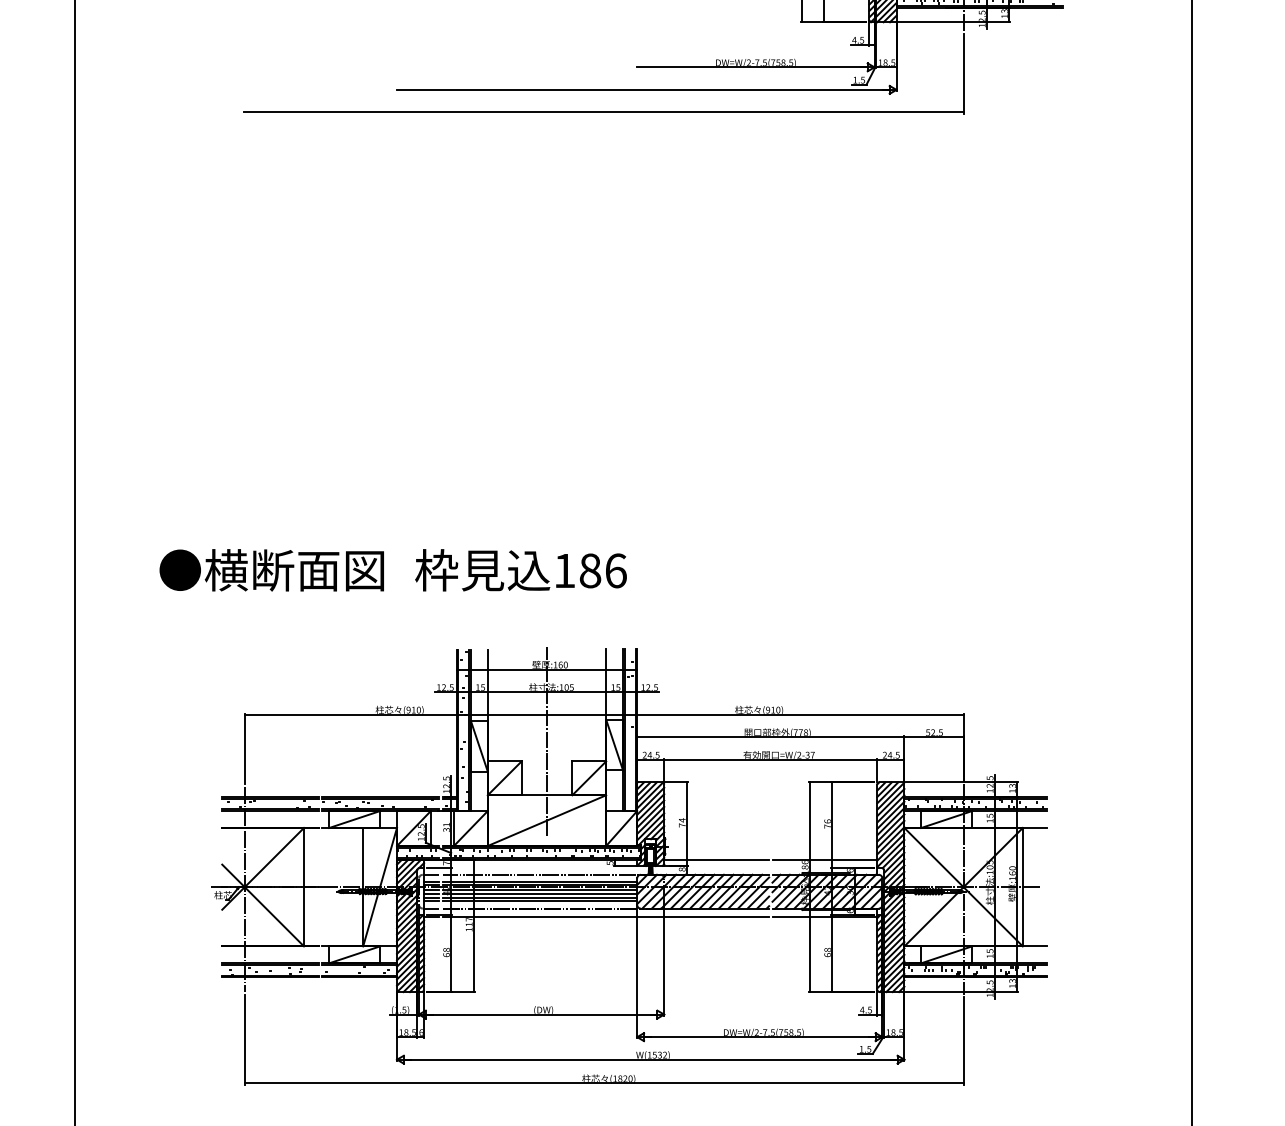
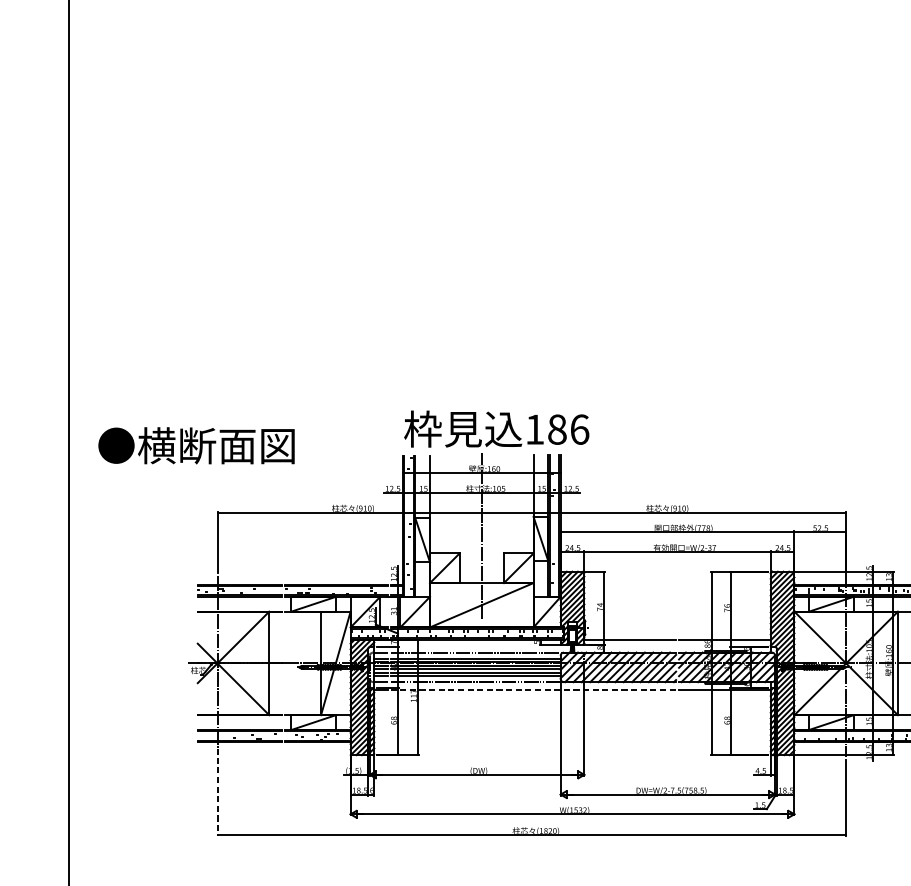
text: (271, 570) -> (196, 445), moved
text: (520, 570) -> (496, 429), moved
line: (606, 917) -> (533, 689), solid -> dashed
line: (244, 1039) -> (217, 796), solid -> dashed

